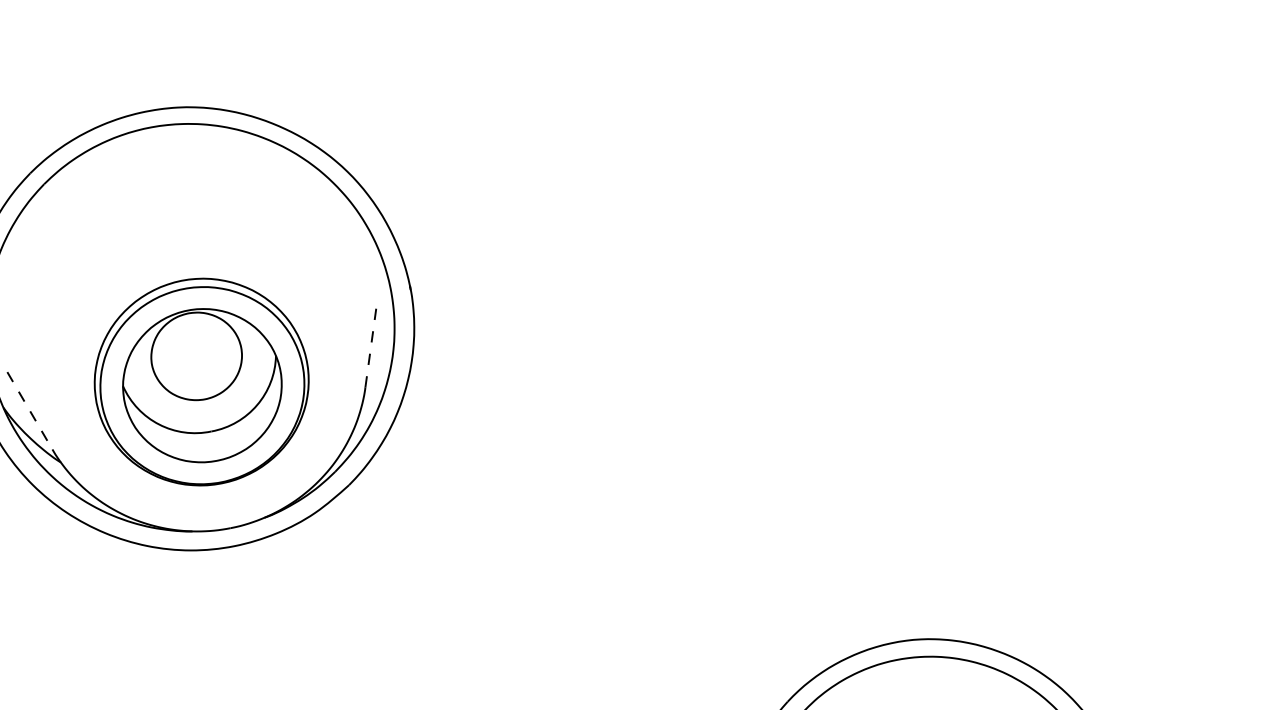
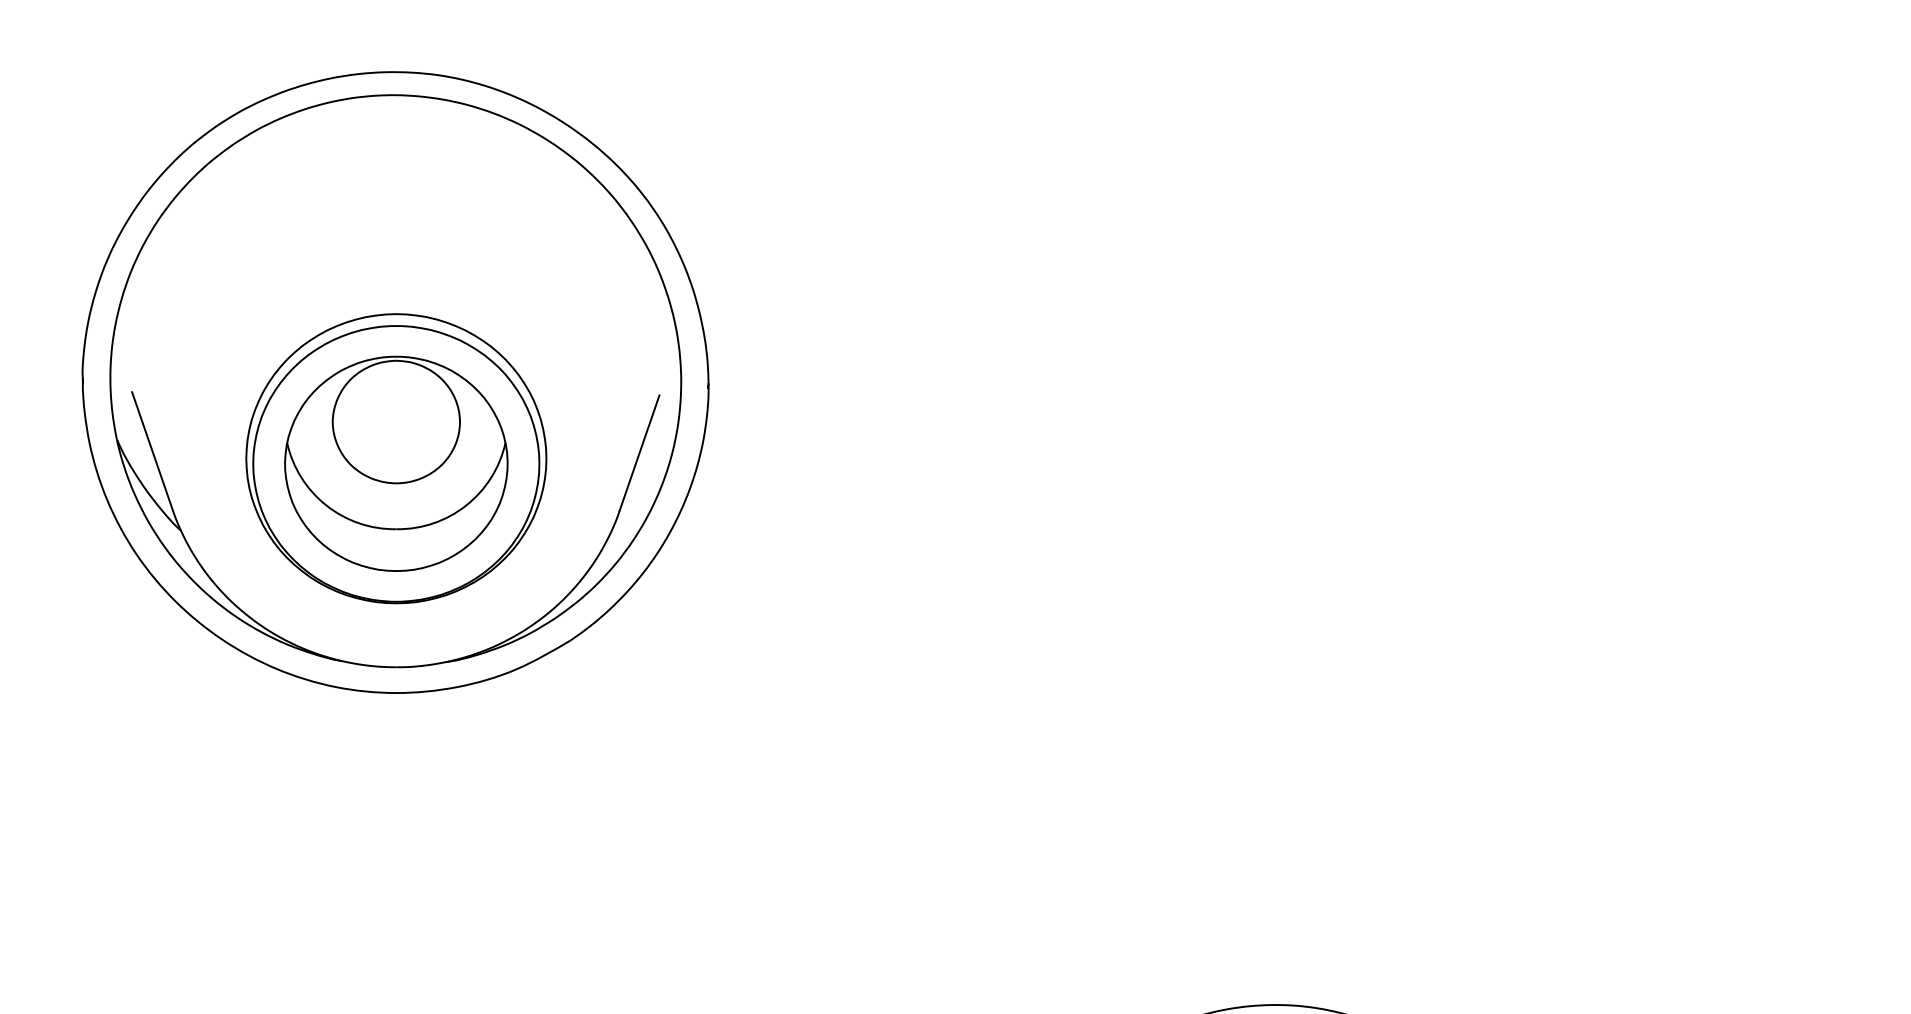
line: (371, 344) -> (639, 453), dashed -> solid
line: (29, 410) -> (152, 451), dashed -> solid

